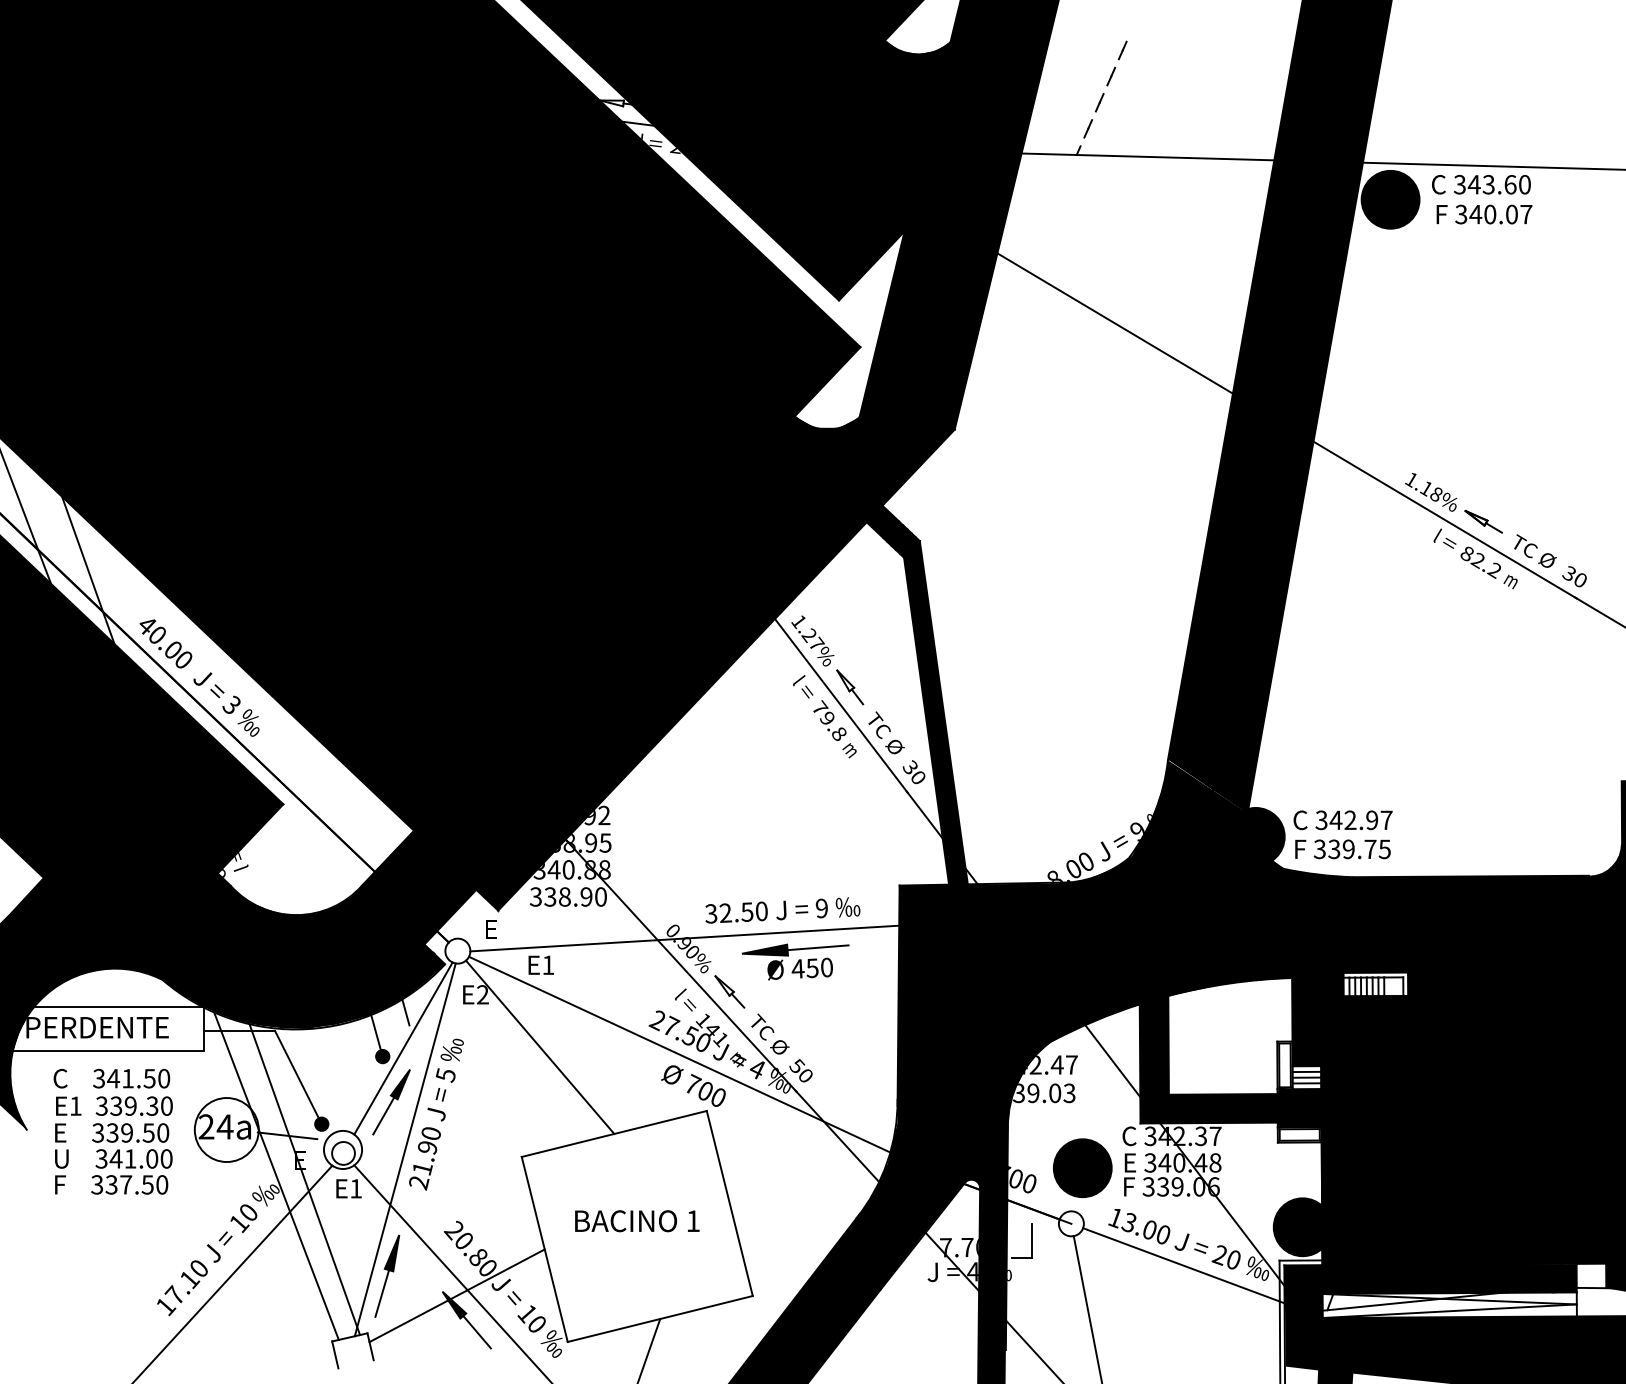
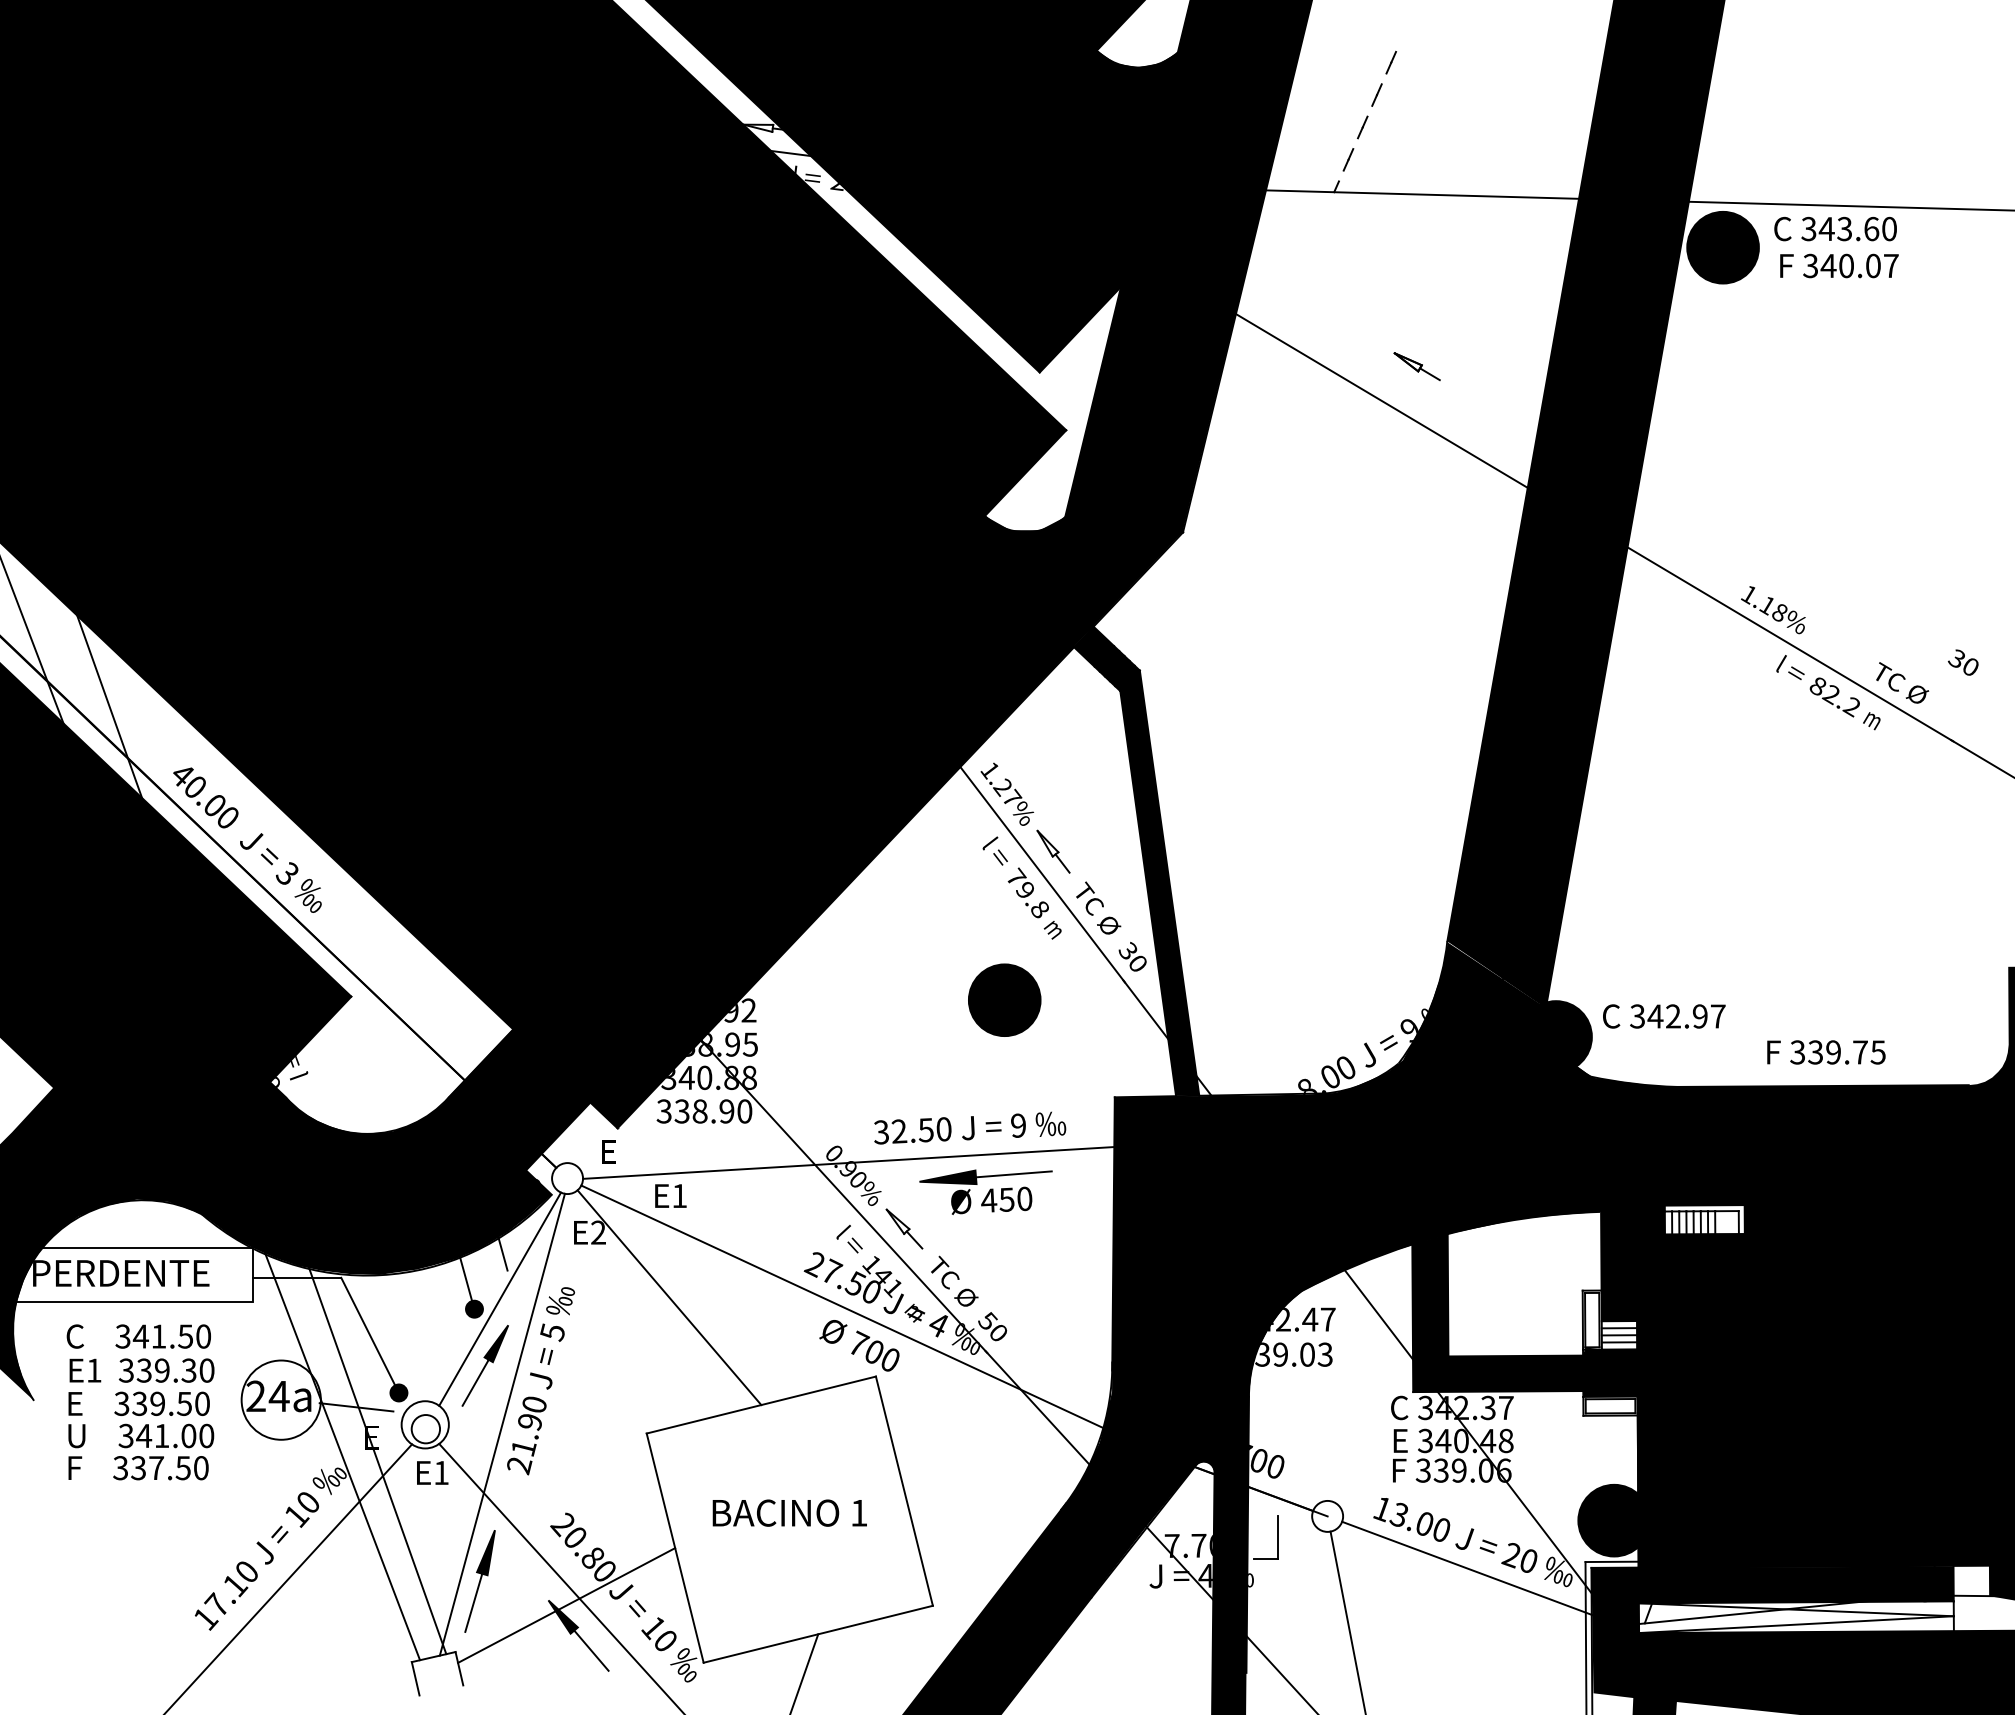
part: (1483, 521) -> (1416, 366), moved
text: (1574, 576) -> (1963, 662), moved
text: (1342, 849) -> (1825, 1052), moved
part: (1082, 1167) -> (1004, 999), moved

